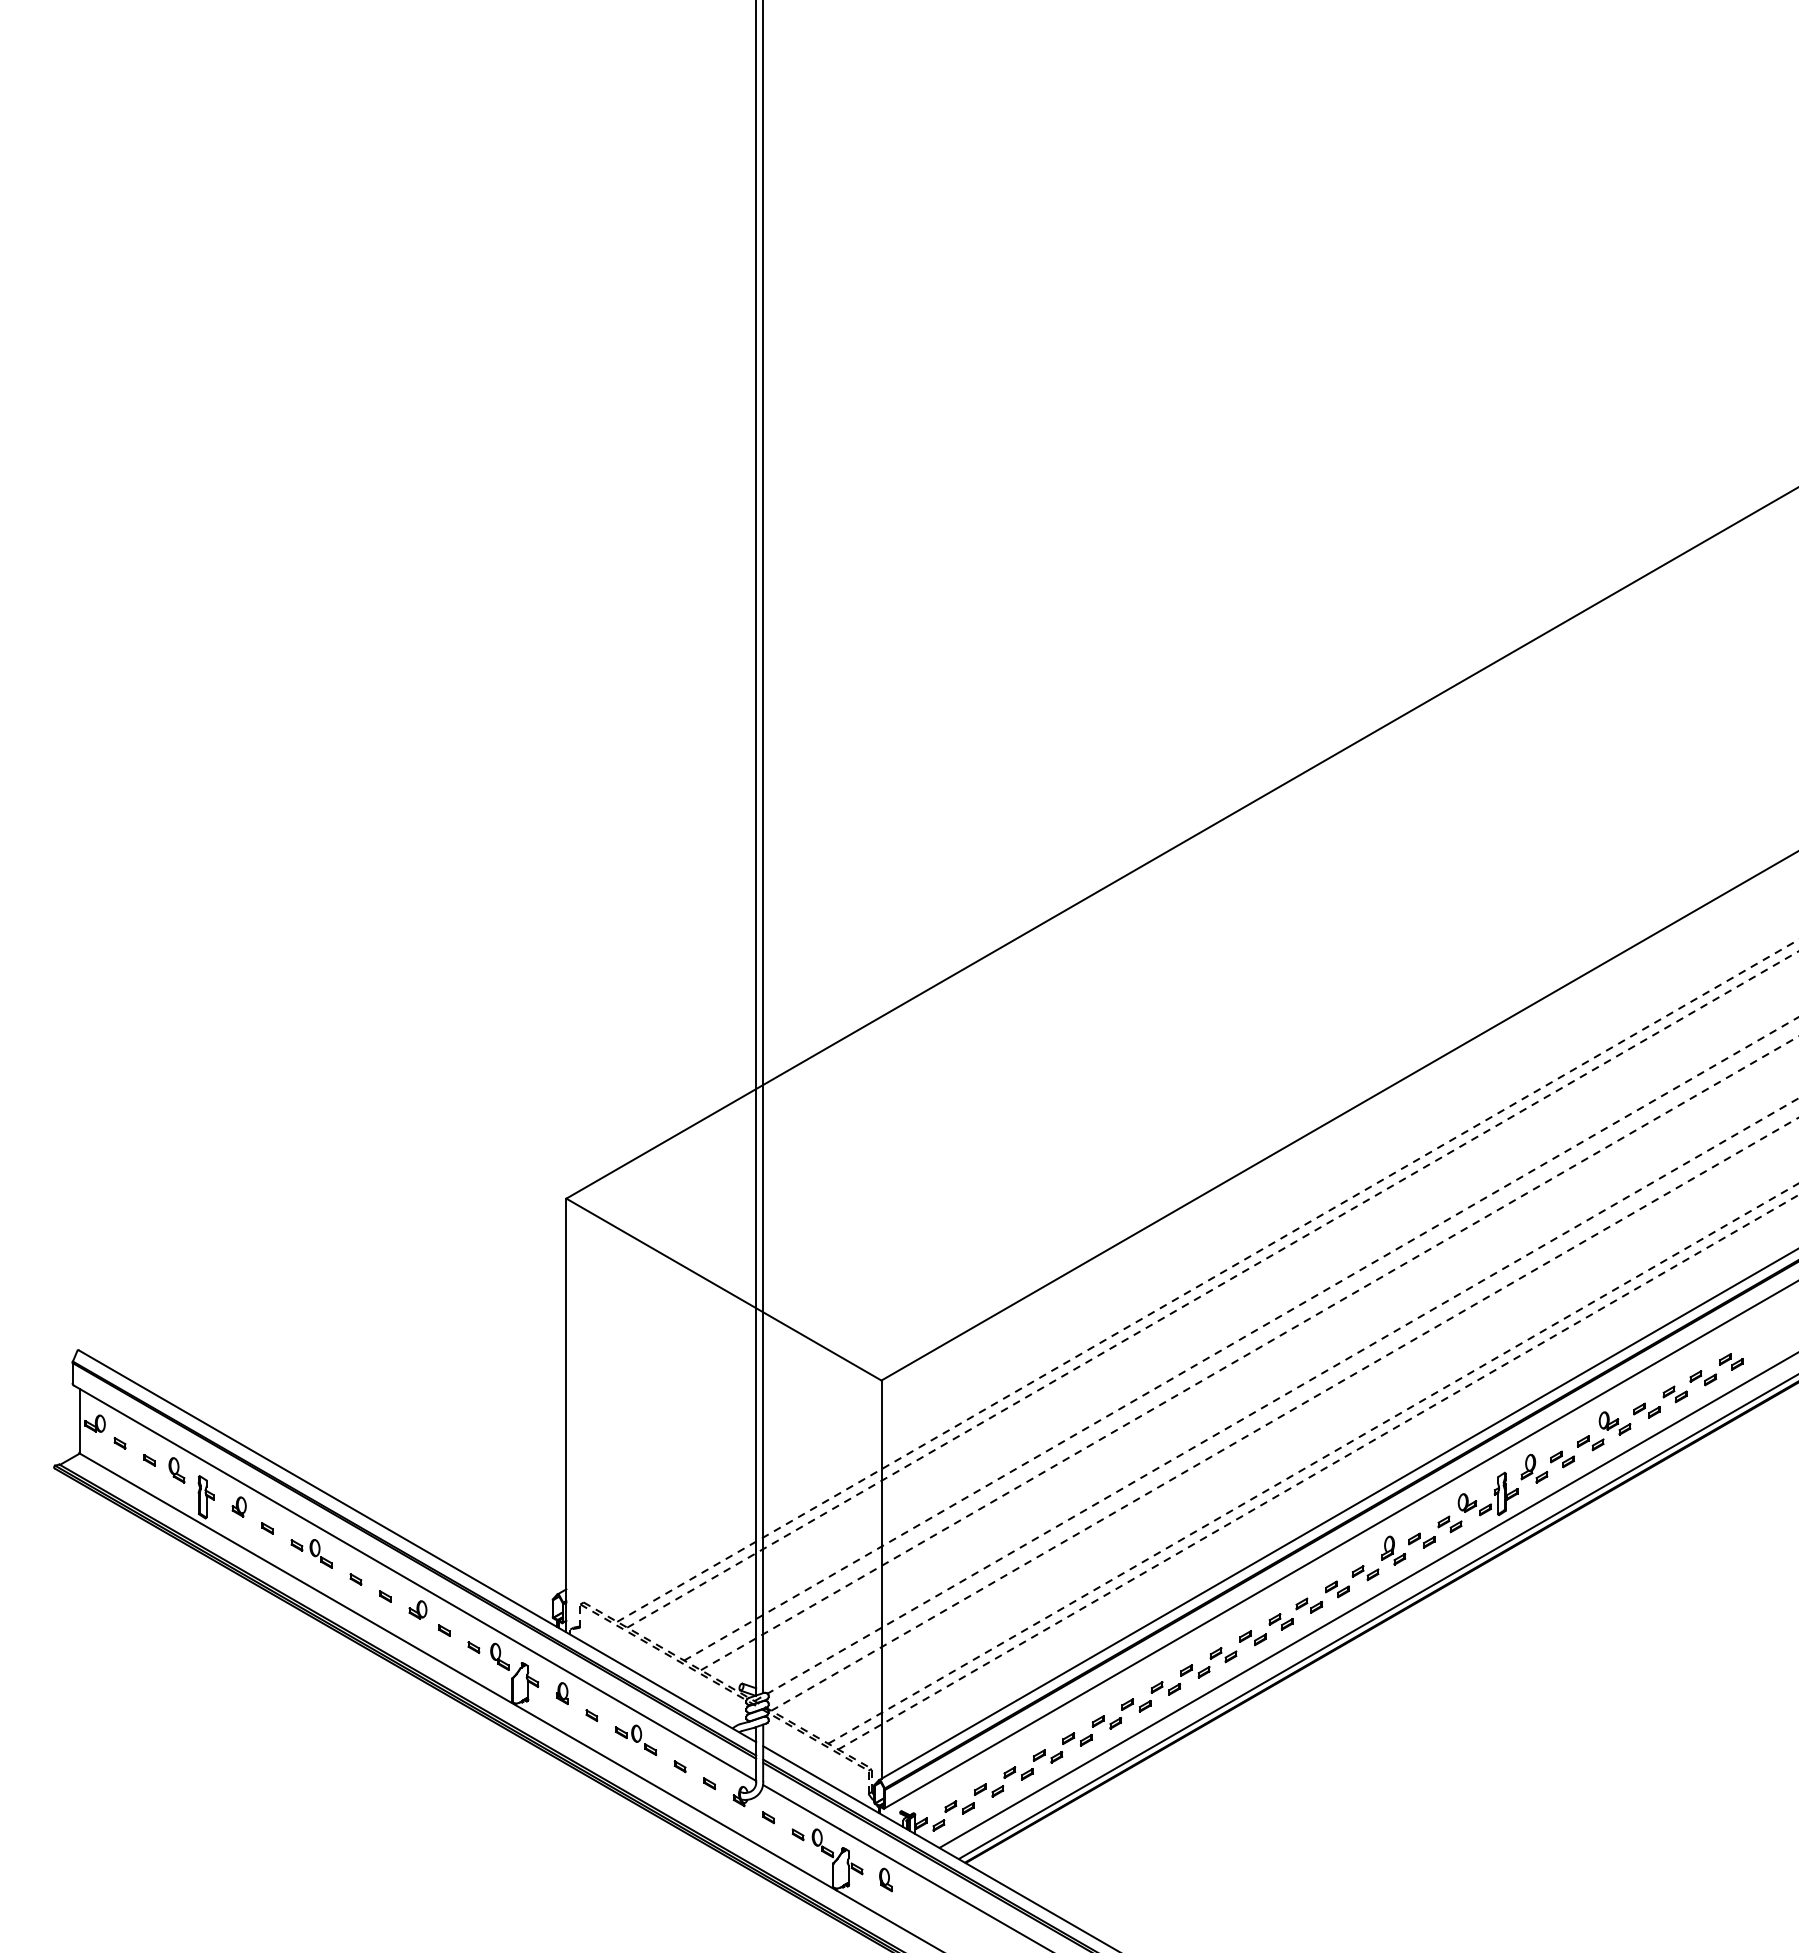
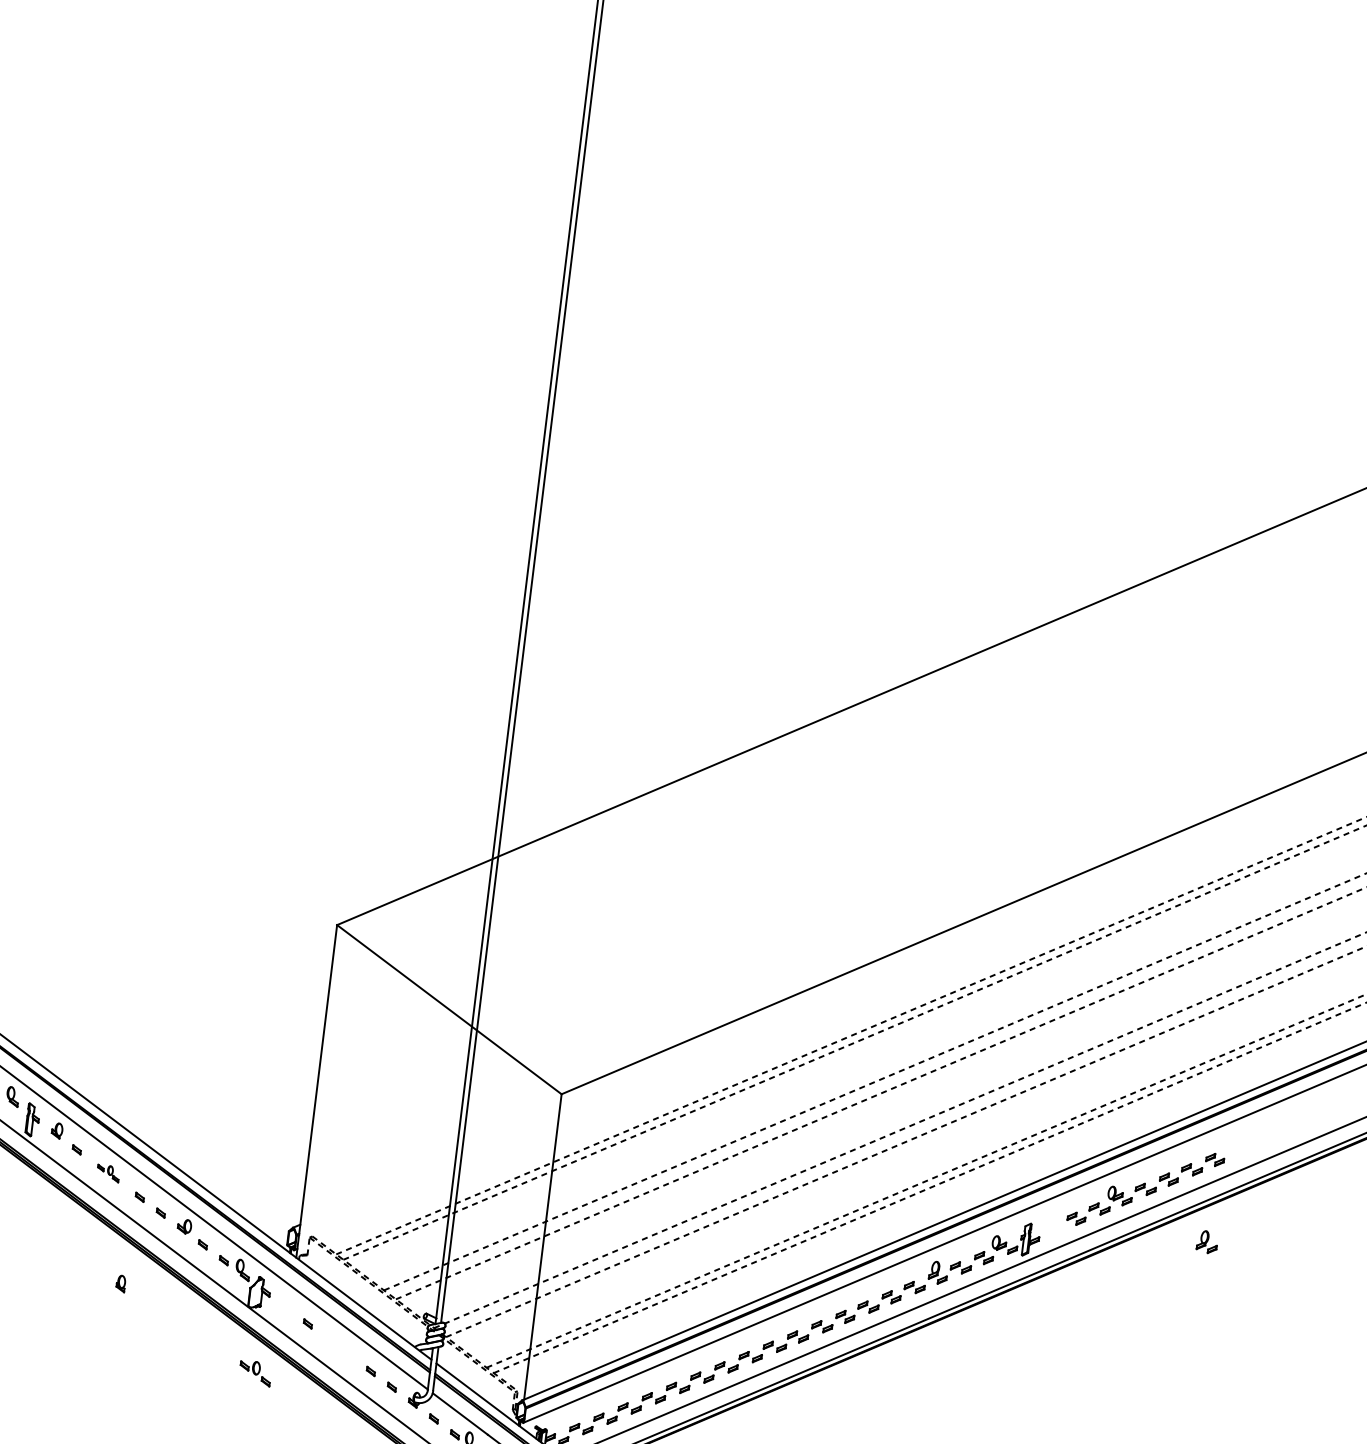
part: (1534, 1468) -> (1207, 1242), moved
part: (311, 1553) -> (108, 1173), size x0.7
part: (562, 1693) -> (121, 1283), moved
part: (635, 1740) -> (254, 1373), moved

